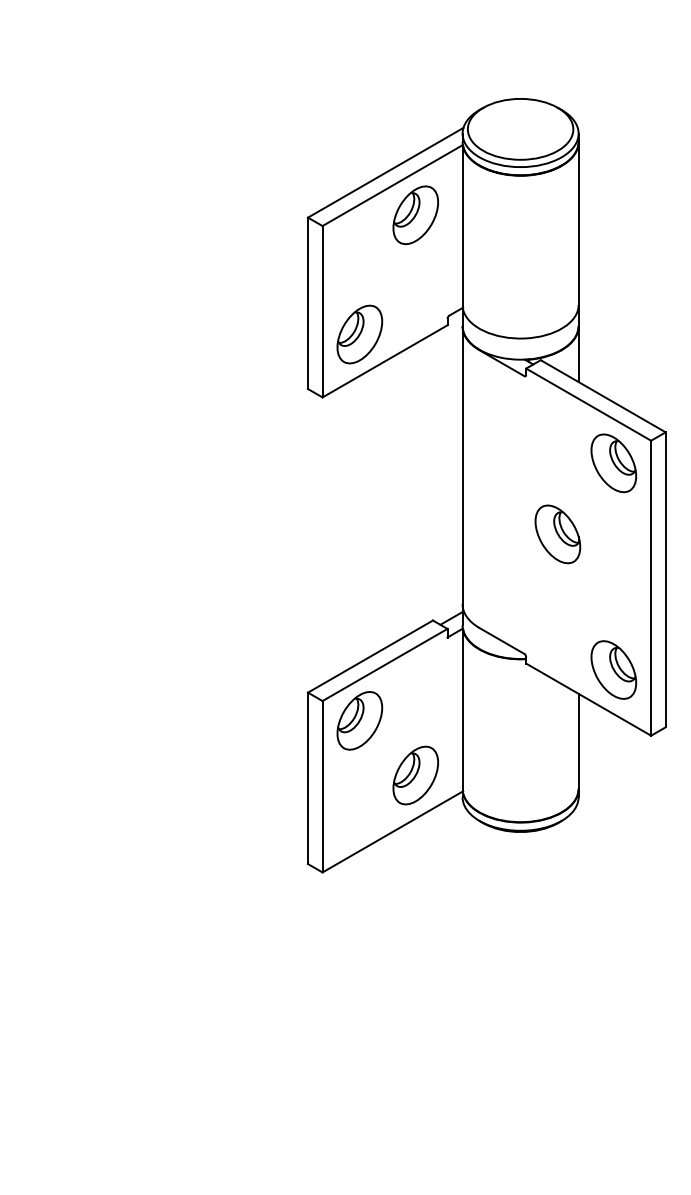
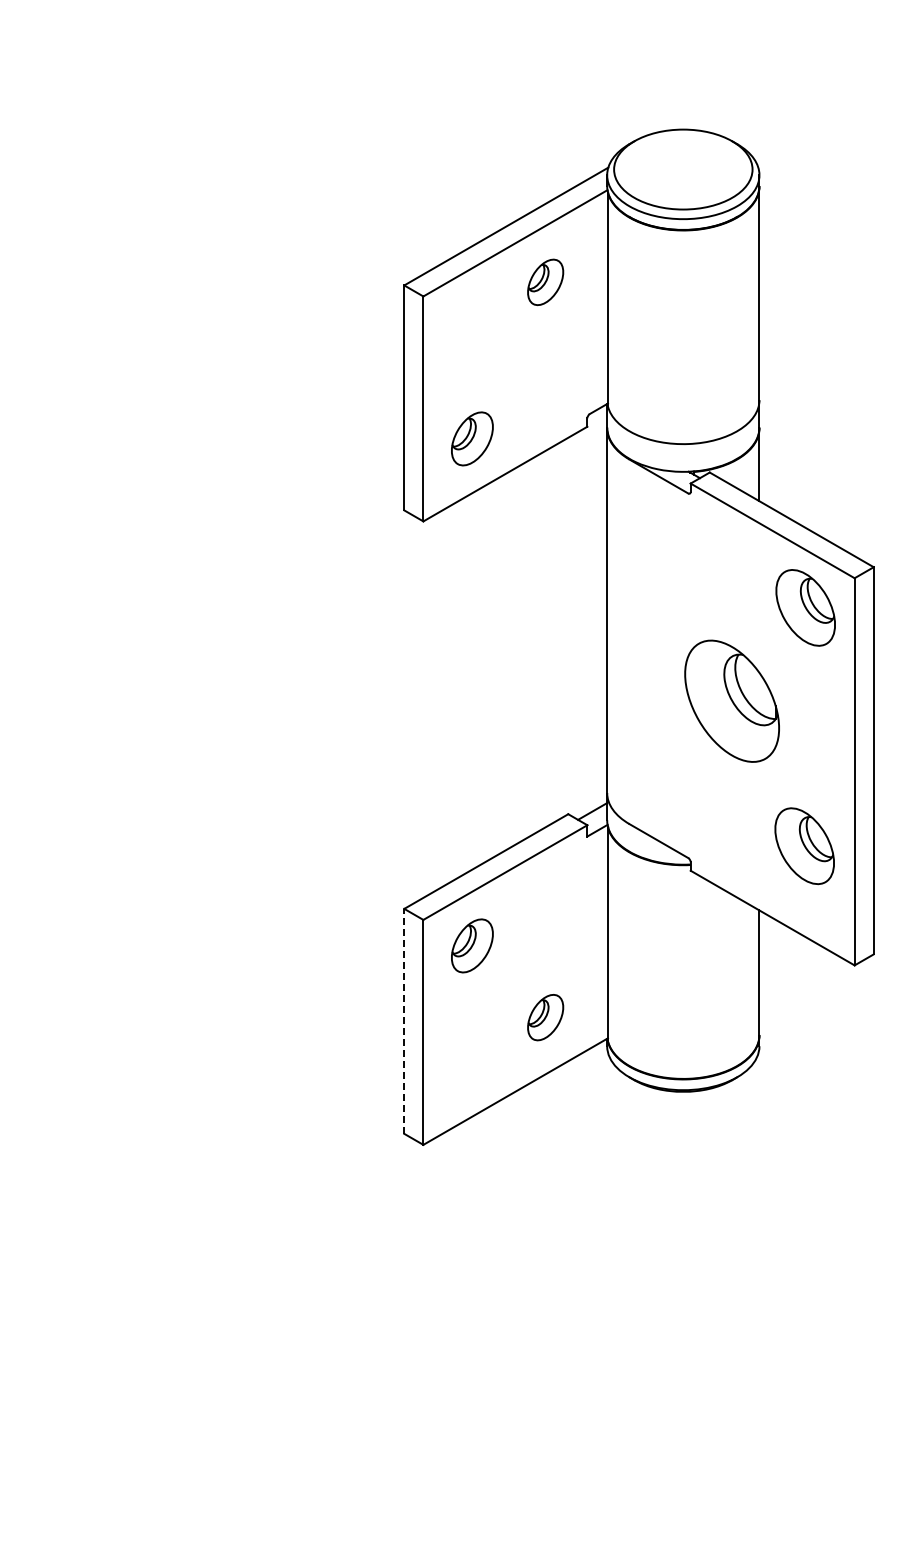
part: (415, 215) -> (545, 282), size x0.6
part: (359, 334) -> (472, 438), size x0.7
part: (558, 533) -> (732, 700), size x1.6
part: (613, 670) -> (804, 846), moved
part: (359, 720) -> (472, 945), size x0.7
part: (415, 775) -> (545, 1017), size x0.6
line: (308, 777) -> (404, 1020), solid -> dashed

